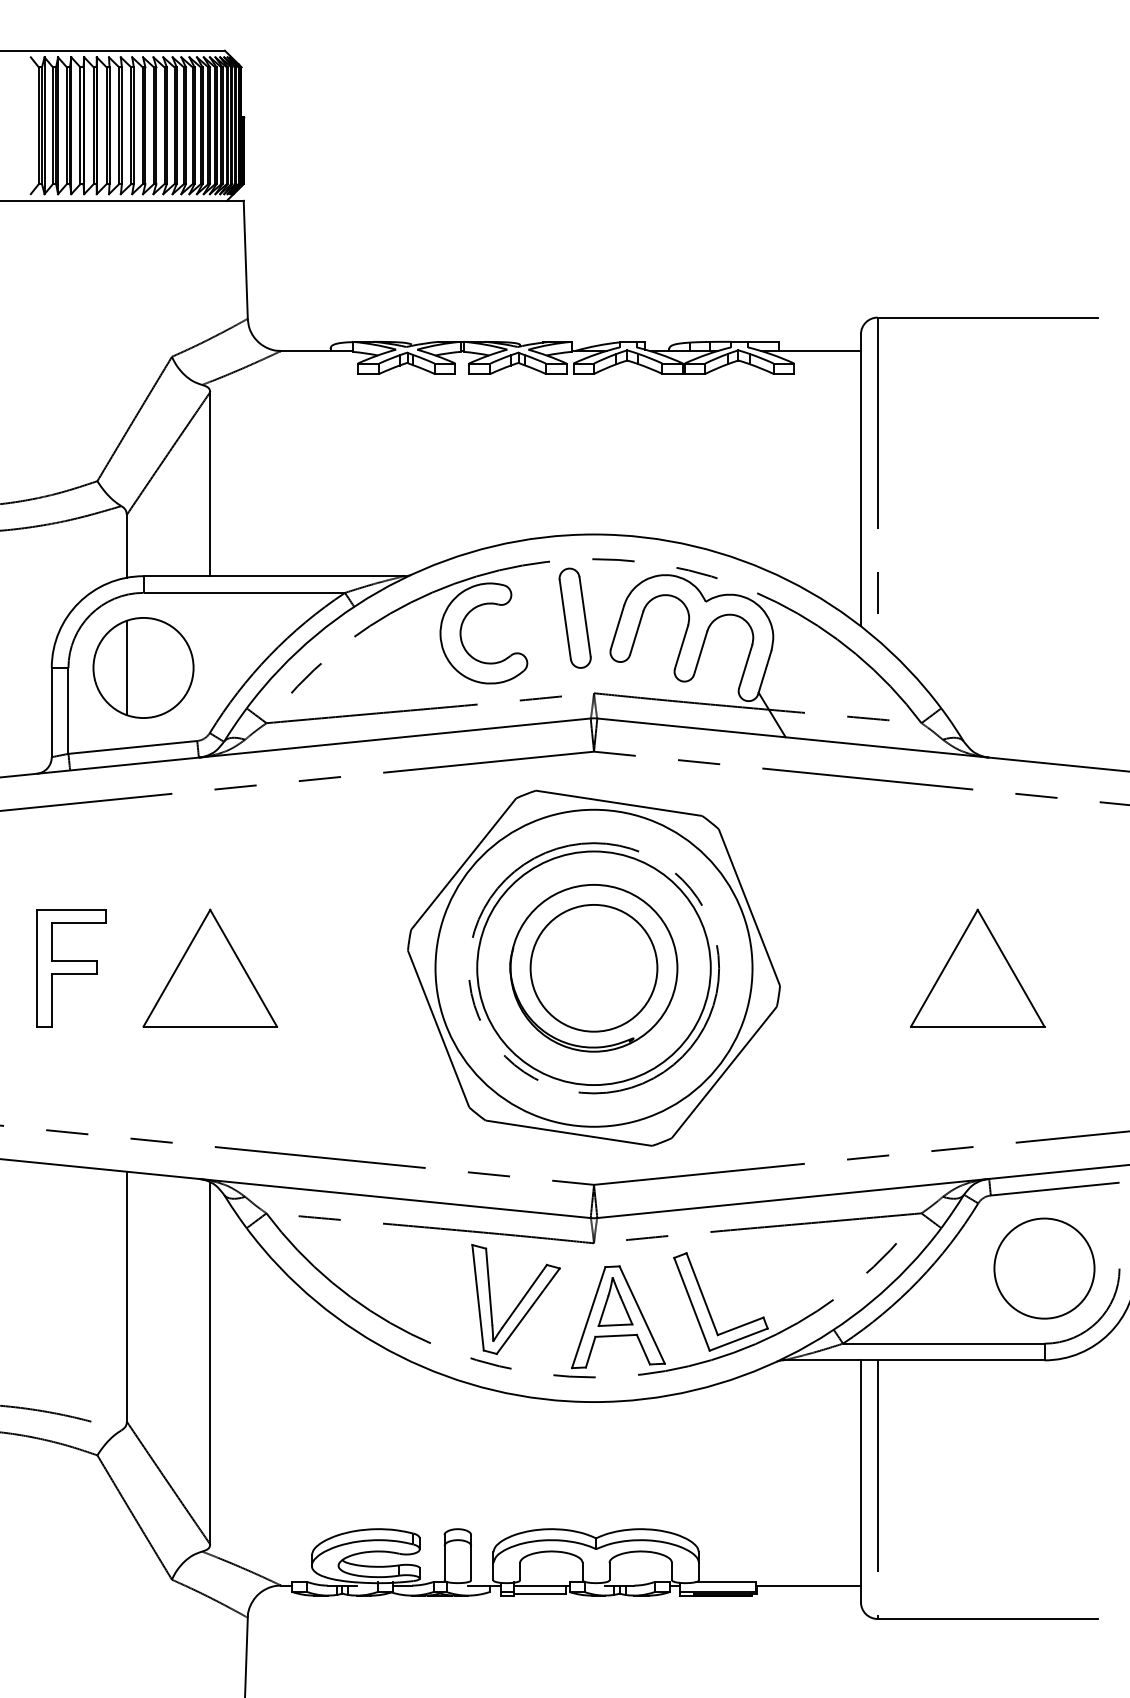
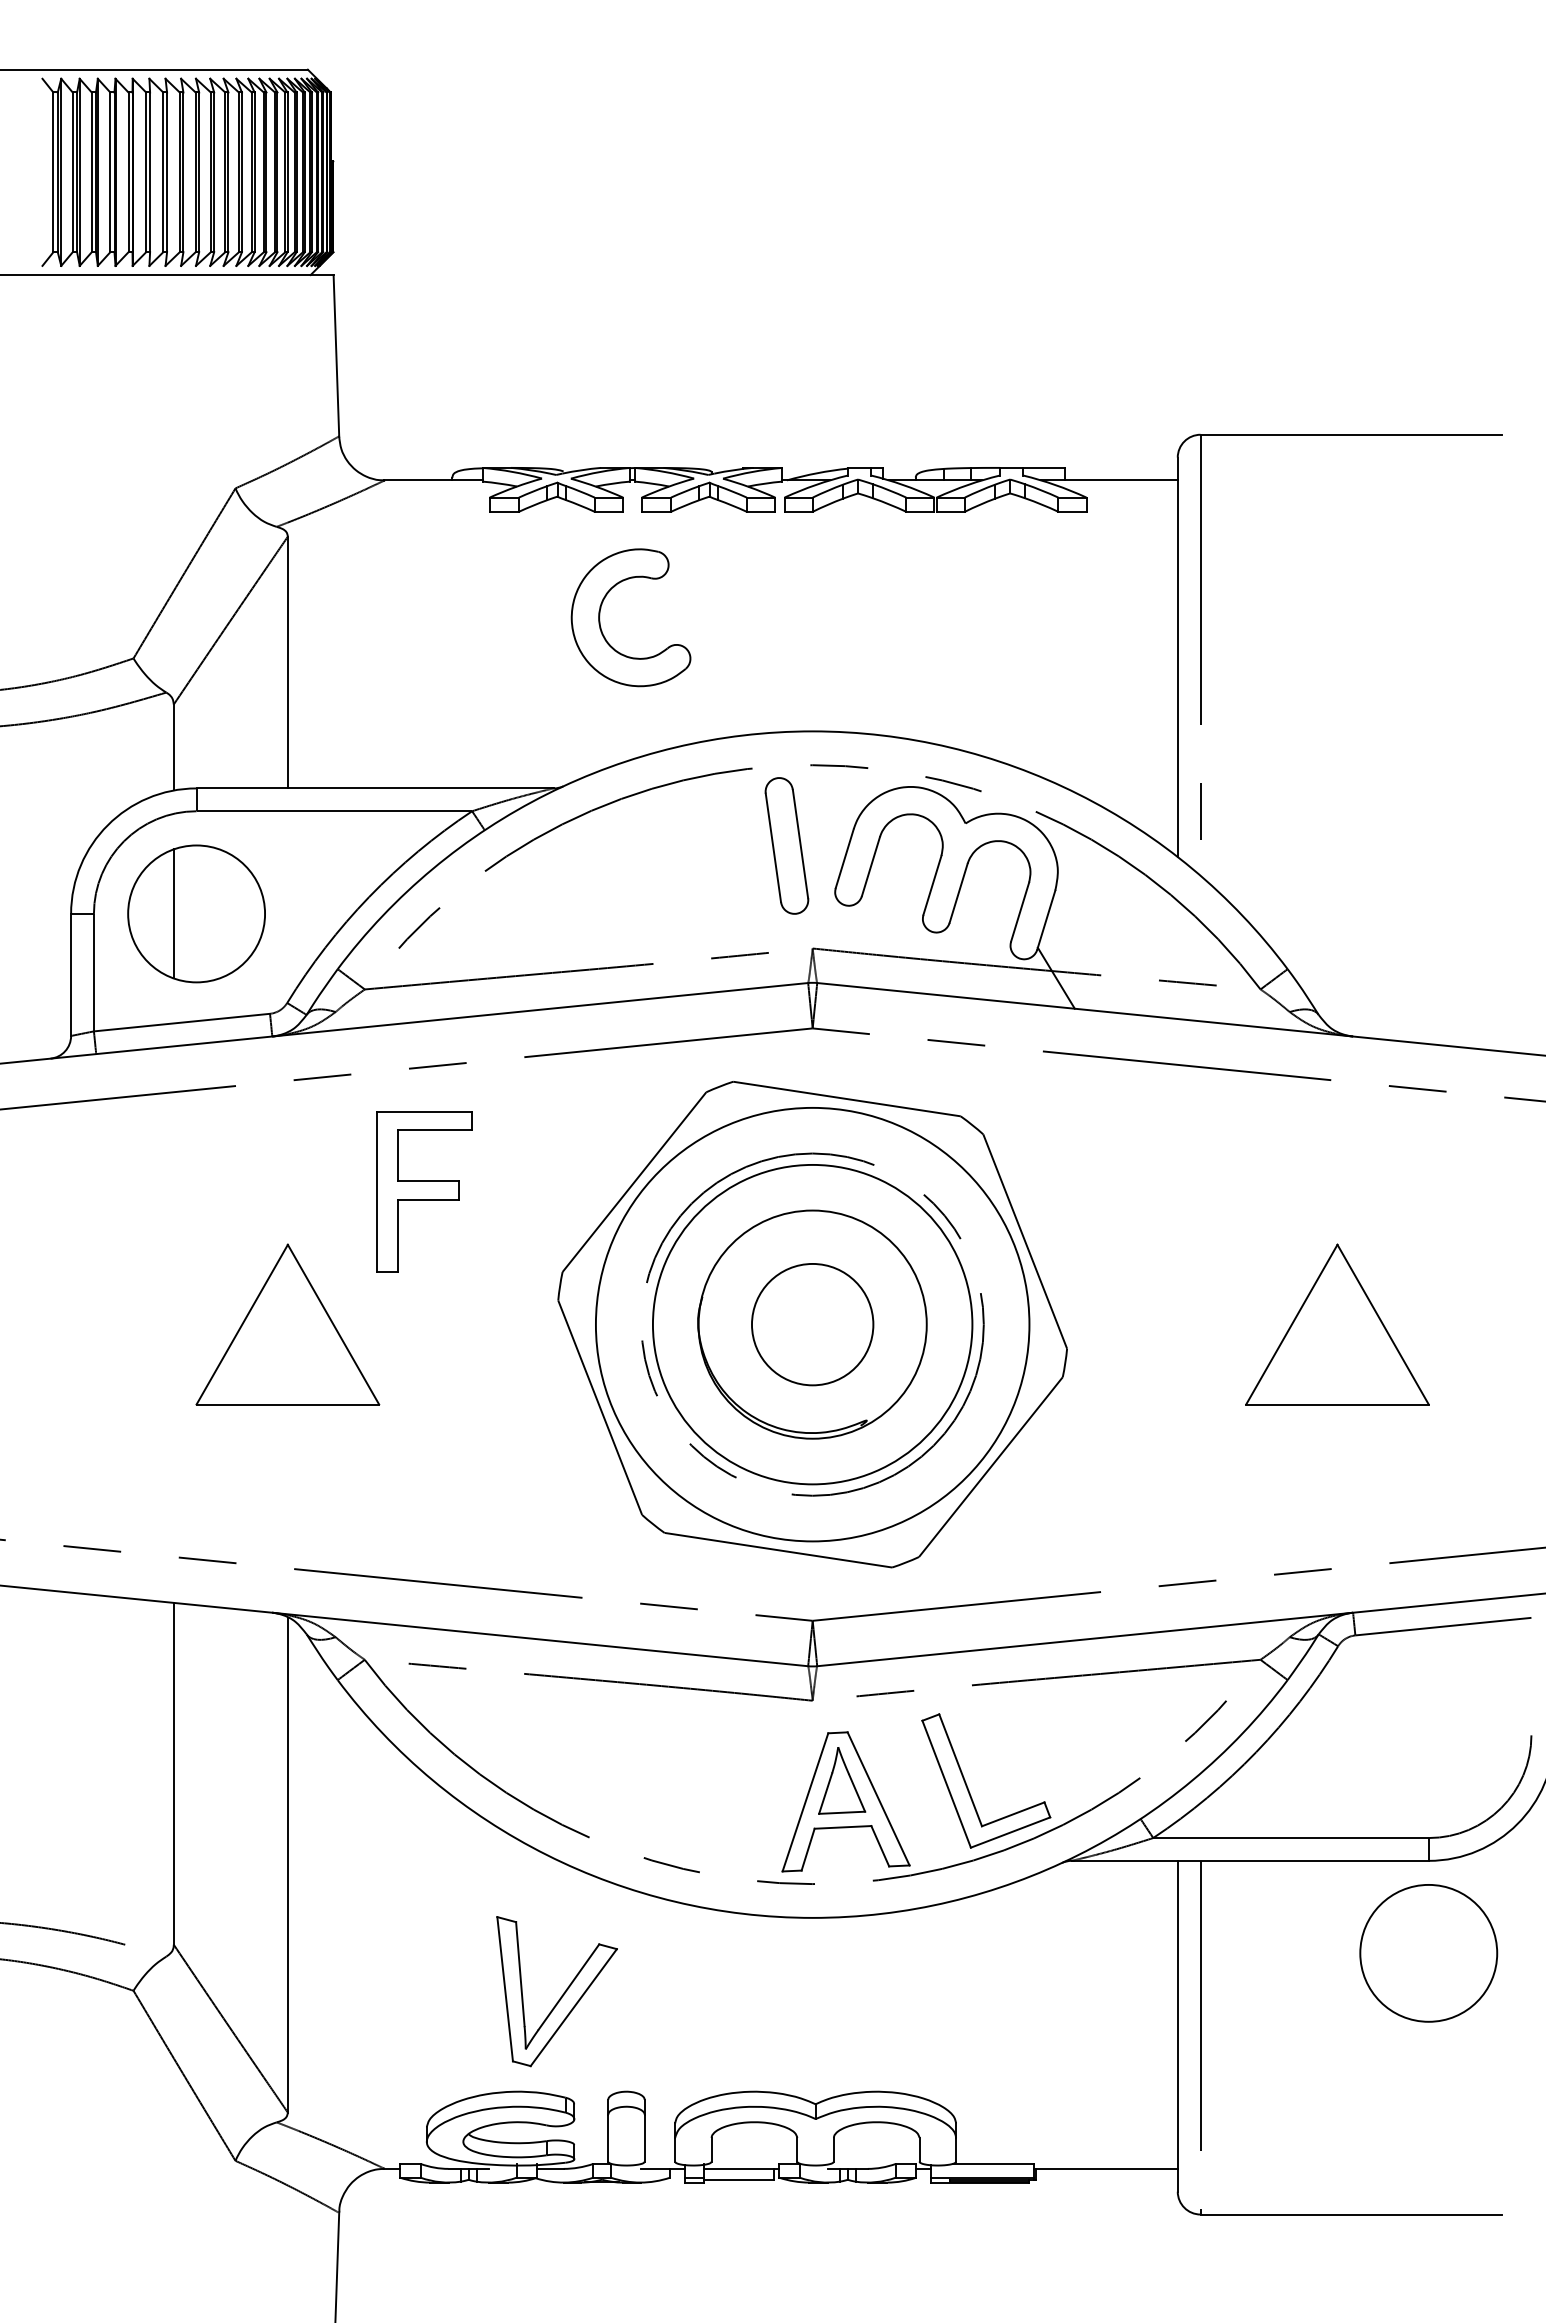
part: (461, 632) -> (600, 616), moved
part: (71, 968) -> (424, 1191), moved
circle: (593, 968) -> (812, 1324), size x0.7
circle: (1044, 1268) -> (1428, 1953), moved
part: (519, 1302) -> (561, 1995), moved

